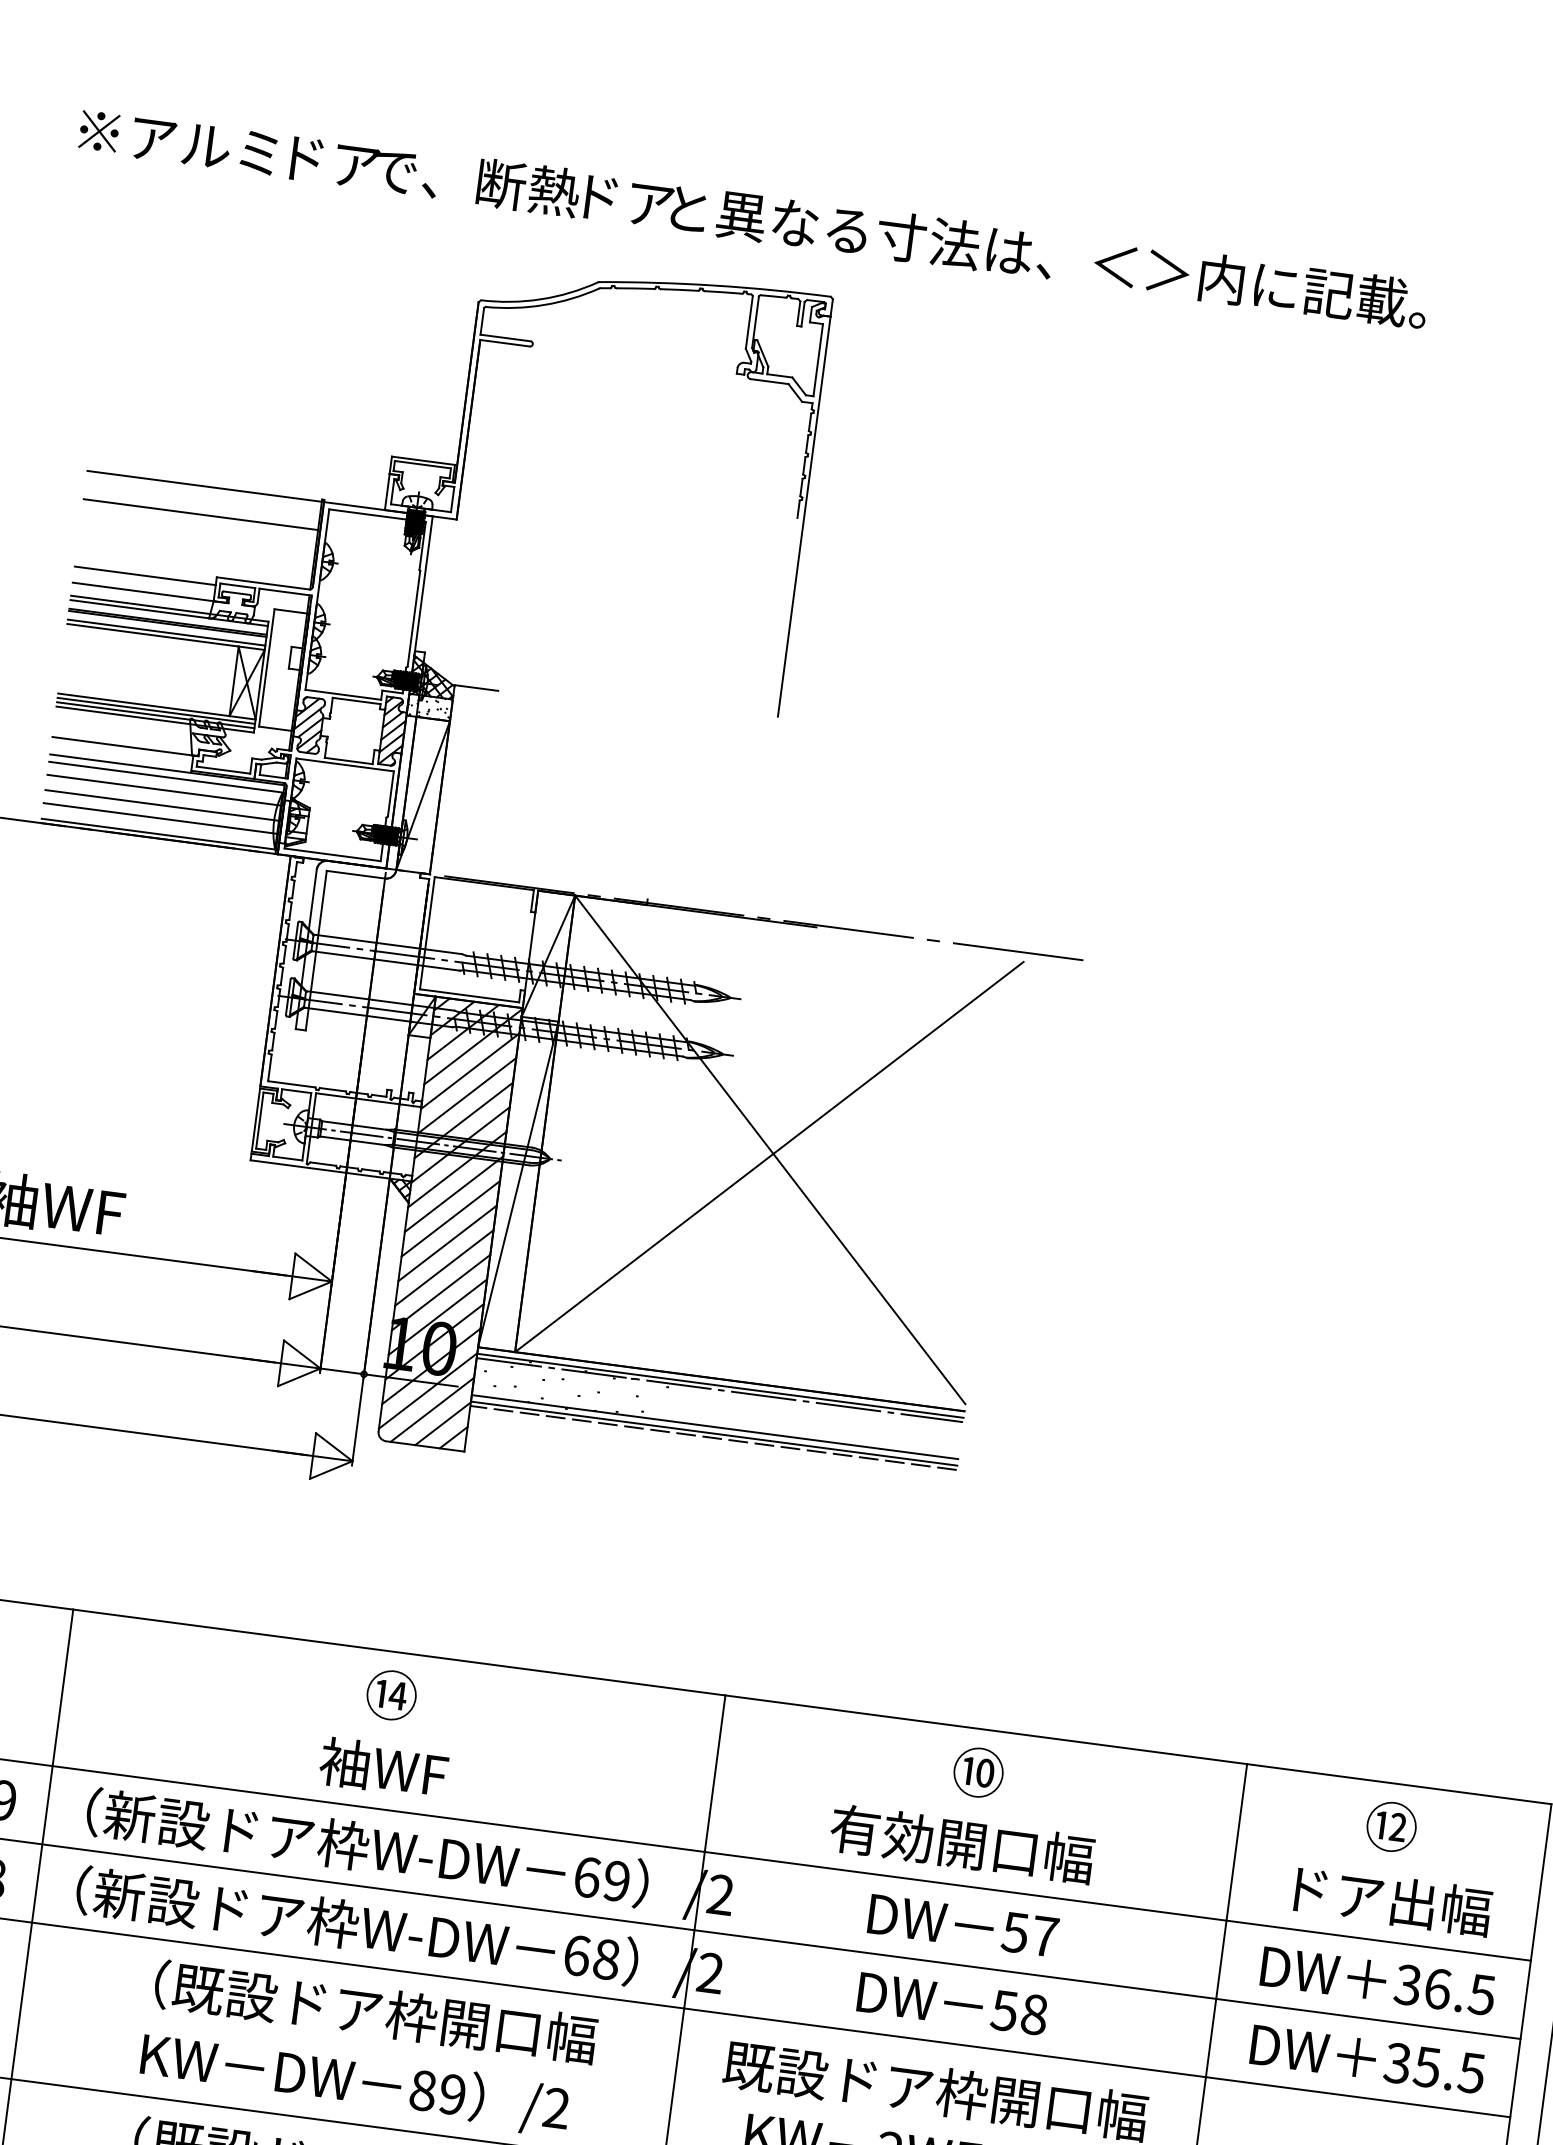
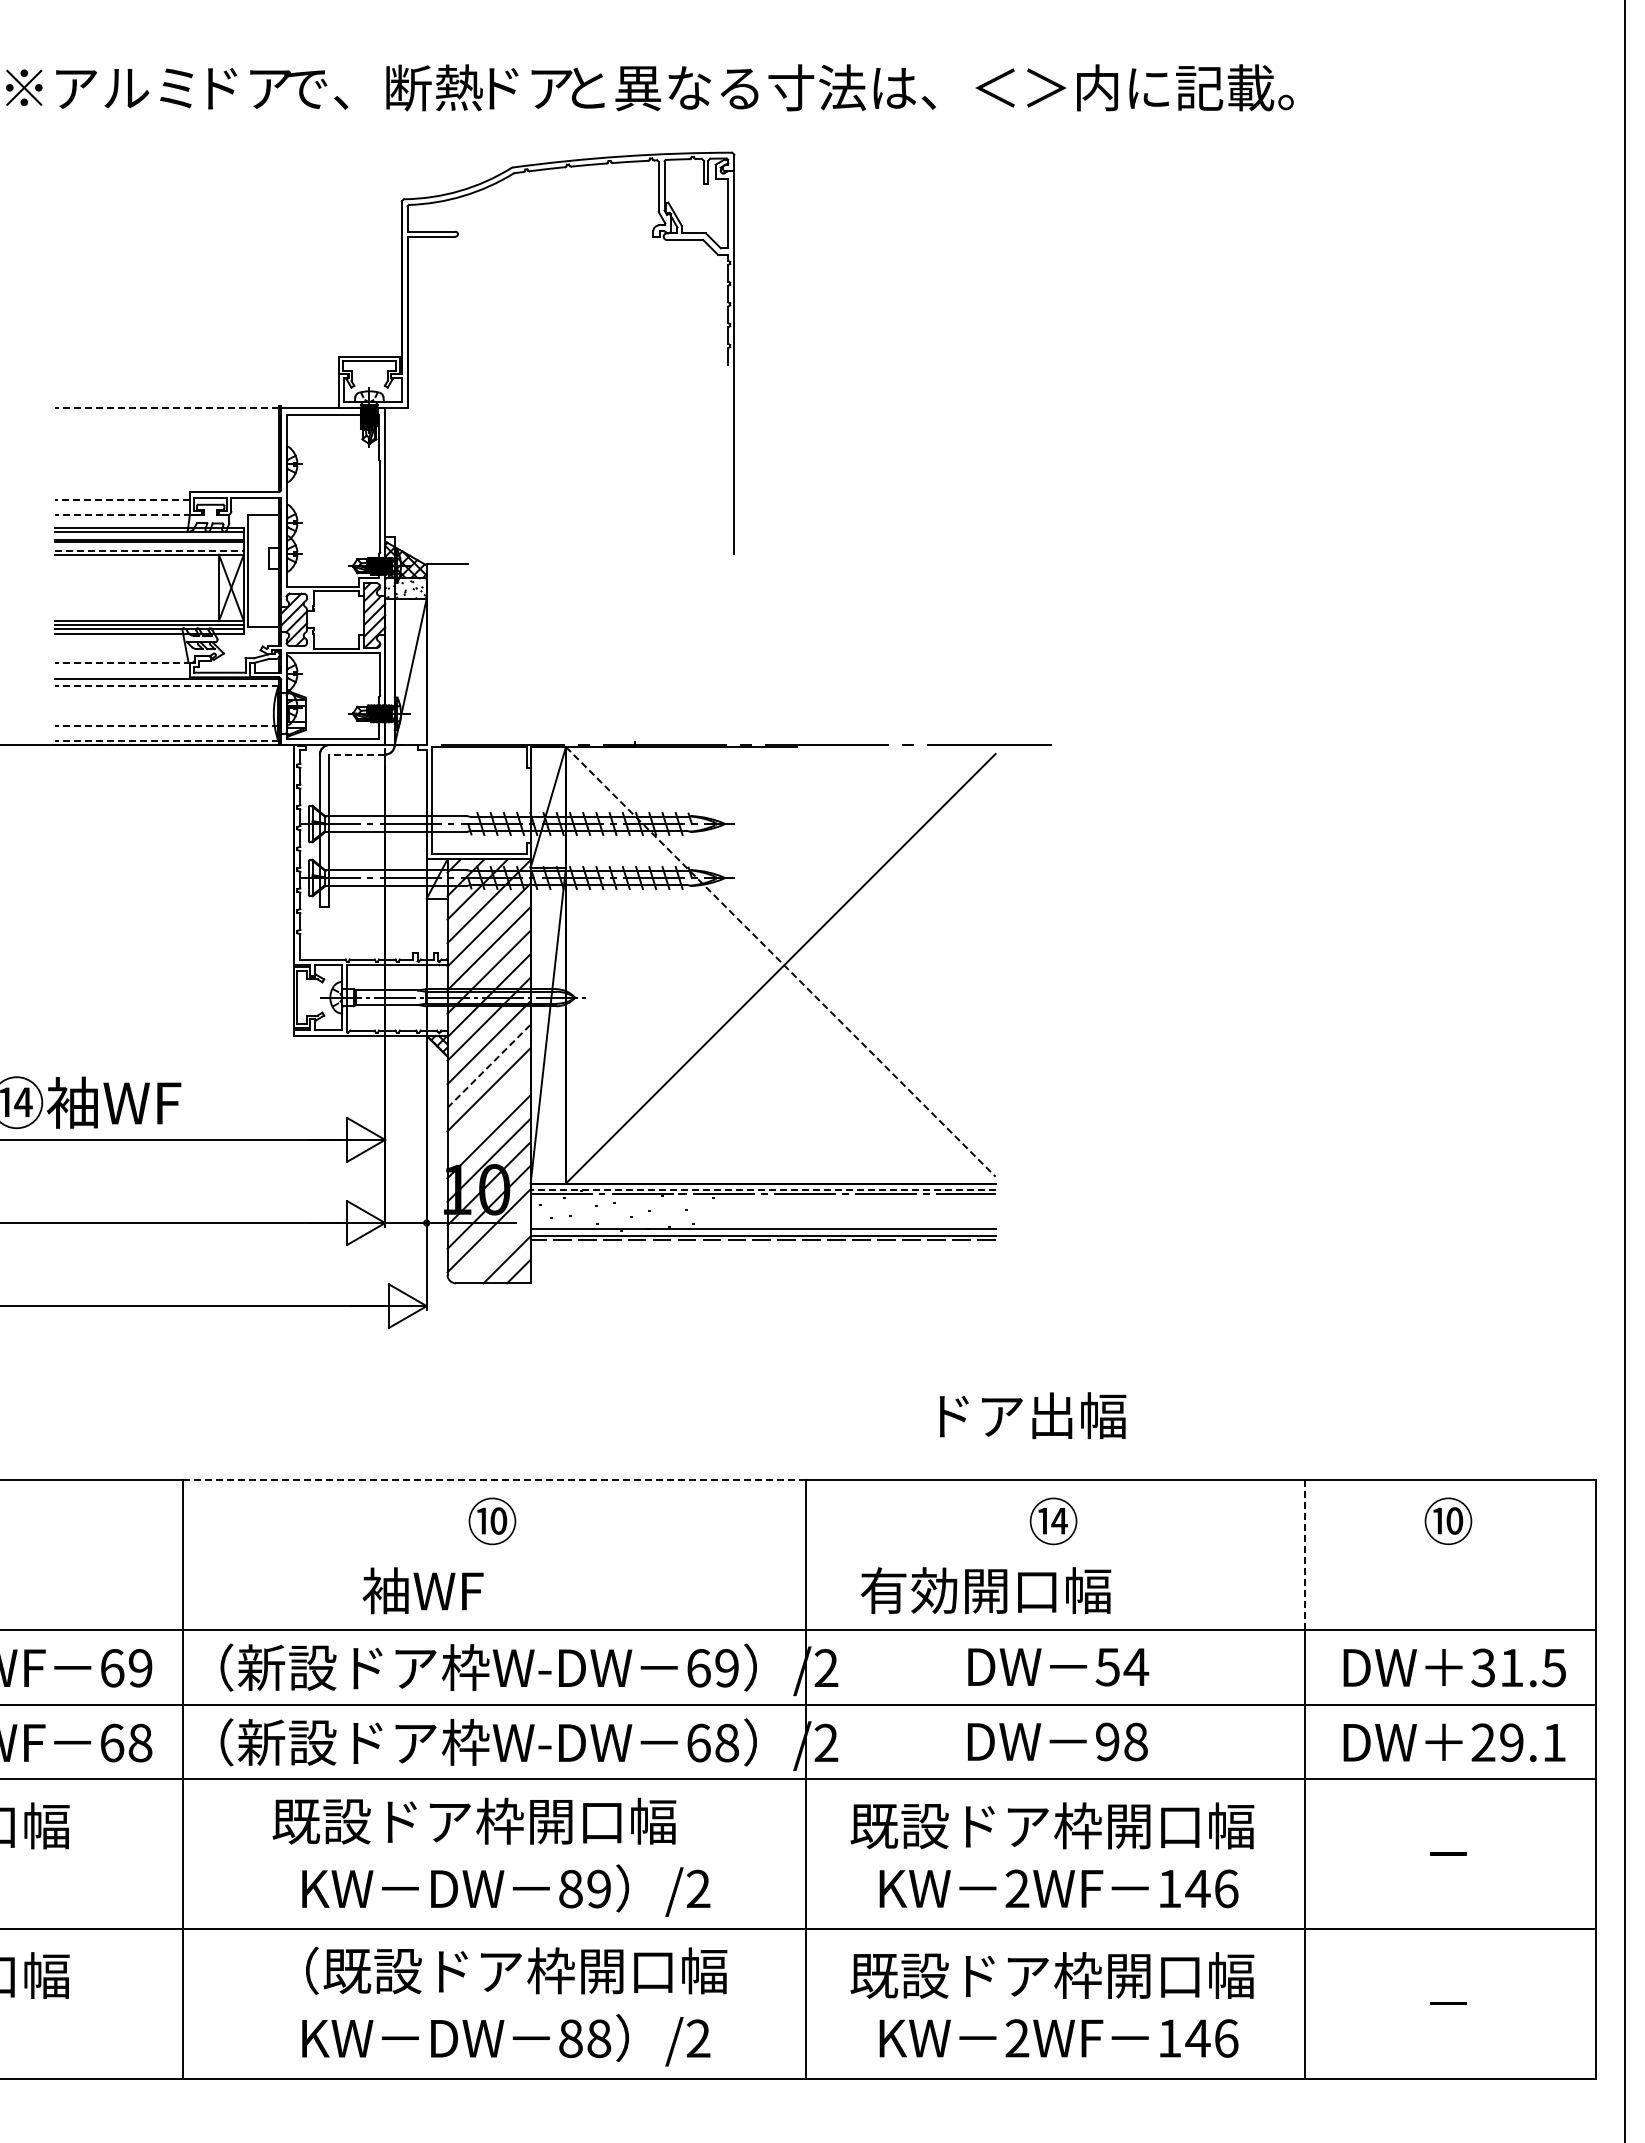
line: (203, 486) -> (166, 408), solid -> dashed
line: (201, 514) -> (167, 435), removed
line: (144, 575) -> (121, 499), solid -> dashed
line: (144, 592) -> (123, 515), solid -> dashed
line: (167, 632) -> (150, 550), solid -> dashed
line: (122, 746) -> (122, 662), solid -> dashed
line: (165, 777) -> (166, 686), solid -> dashed
line: (165, 789) -> (167, 698), removed
line: (163, 805) -> (167, 713), removed
line: (160, 818) -> (166, 725), solid -> dashed
line: (158, 833) -> (166, 740), solid -> dashed
line: (356, 874) -> (357, 754), solid -> dashed
line: (770, 1149) -> (780, 961), solid -> dashed
line: (451, 1219) -> (489, 1066), solid -> dashed
line: (443, 1267) -> (488, 1112), removed
line: (719, 1385) -> (762, 1189), solid -> dashed
line: (432, 1409) -> (495, 1247), removed
line: (399, 1652) -> (494, 1480), solid -> dashed
text: (398, 1695) -> (498, 1520), ⑭ -> ⑩
text: (383, 1767) -> (422, 1590), moved
text: (984, 1772) -> (1059, 1520), ⑩ -> ⑭
text: (1398, 1826) -> (1454, 1520), ⑫ -> ⑩
line: (1236, 1841) -> (1304, 1554), solid -> dashed
text: (961, 1843) -> (985, 1590), moved
text: (1392, 1900) -> (1032, 1415), moved
text: (1045, 1935) -> (1136, 1666), 57 -> 54
text: (1437, 1988) -> (1511, 1667), 36.5 -> 31.5
text: (357, 2010) -> (499, 1821), （既設ドア枠開口幅 -> 既設ドア枠開口幅
text: (1004, 2010) -> (1107, 1741), 58 -> 98
text: (1434, 2067) -> (1518, 1742), 35.5 -> 29.1

